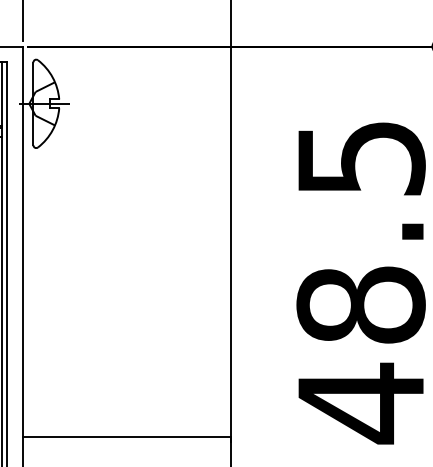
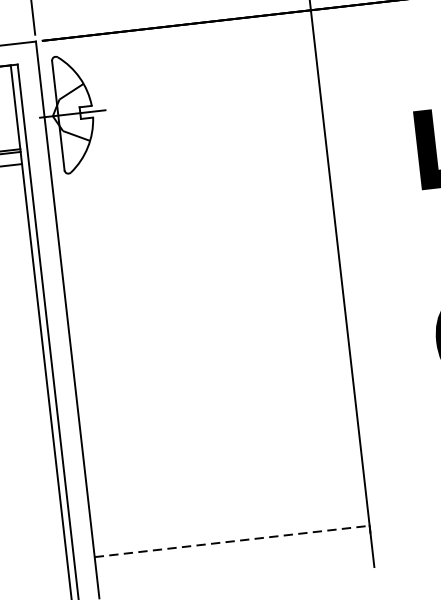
line: (127, 436) -> (232, 541), solid -> dashed

